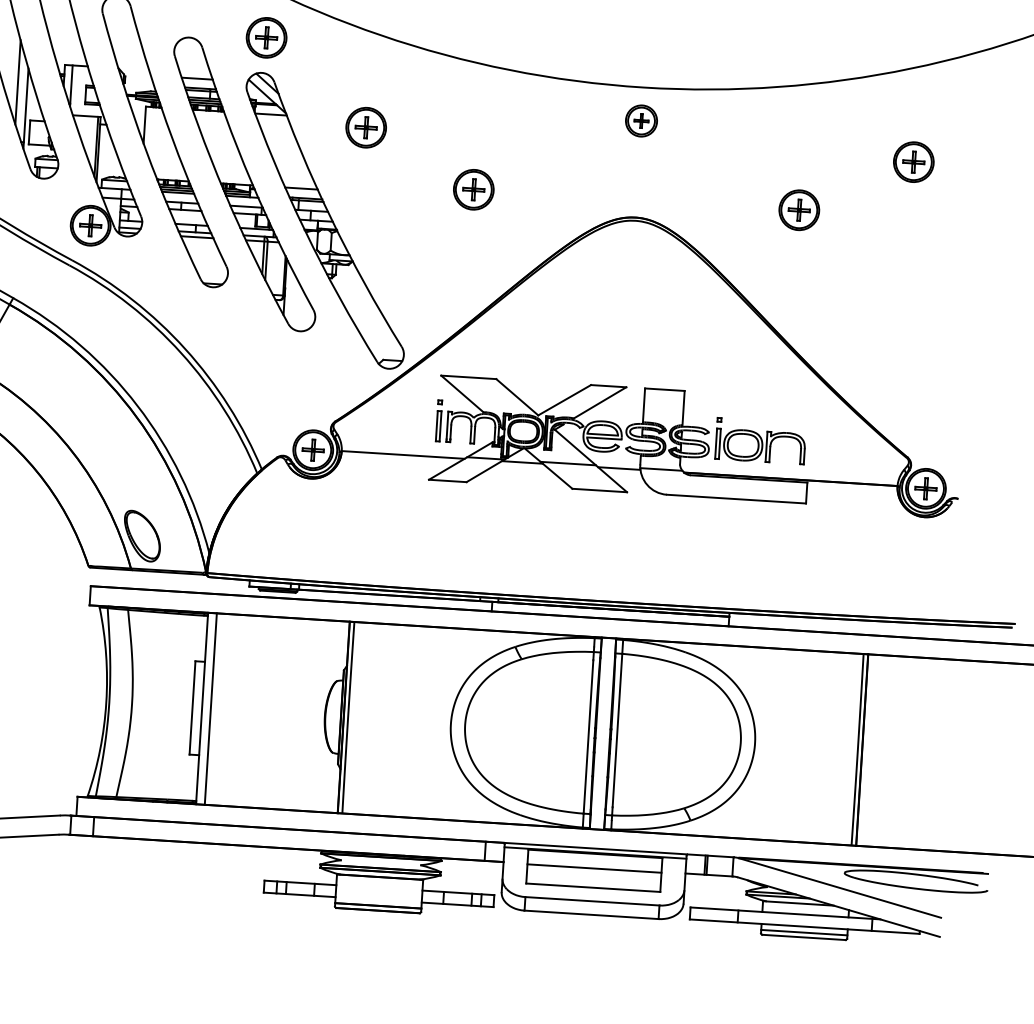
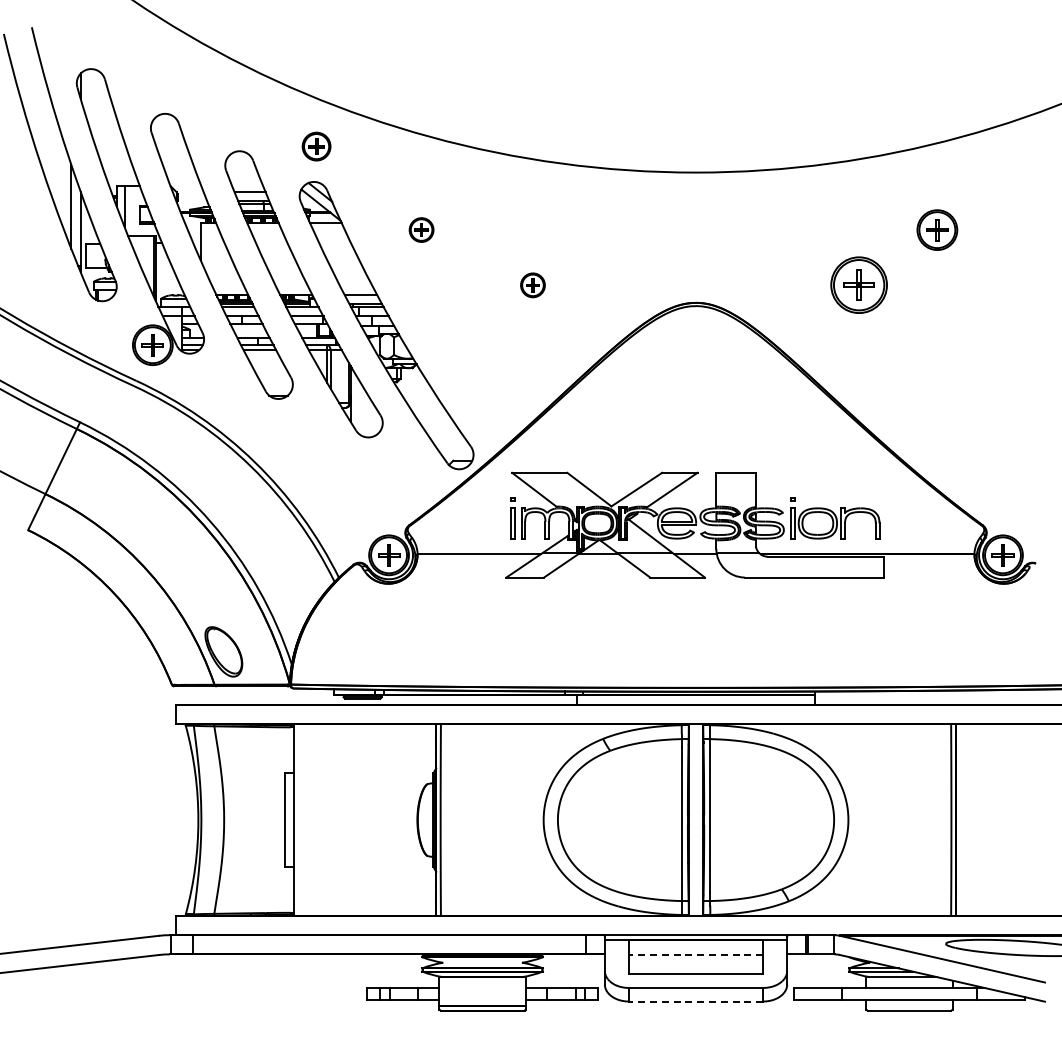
part: (266, 37) -> (316, 146), size x0.7
part: (641, 120) -> (695, 205), removed
part: (366, 127) -> (421, 229), size x0.6
part: (913, 161) -> (937, 229), moved
part: (473, 189) -> (532, 285), size x0.6
part: (798, 210) -> (858, 285), size x1.4
line: (211, 709) -> (303, 820), removed
line: (593, 868) -> (695, 955), solid -> dashed
line: (591, 914) -> (695, 1001), solid -> dashed
line: (804, 932) -> (909, 1005), removed

